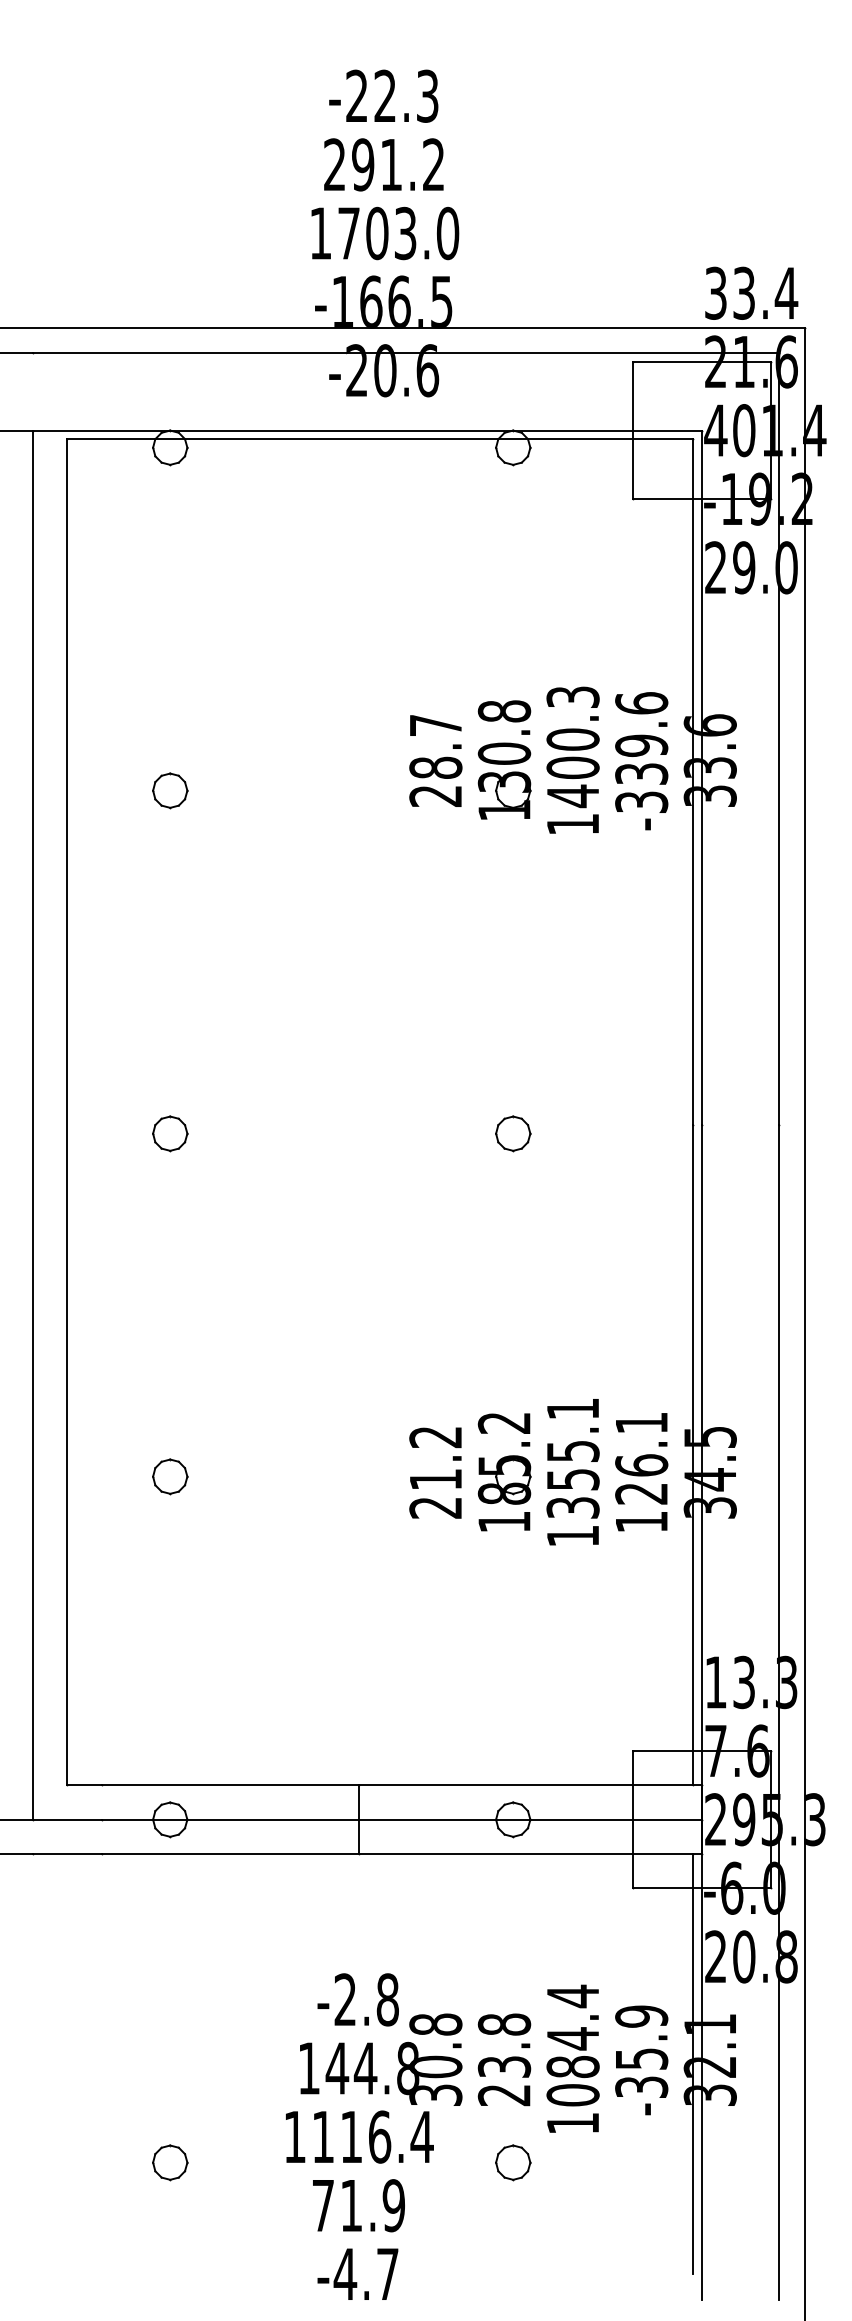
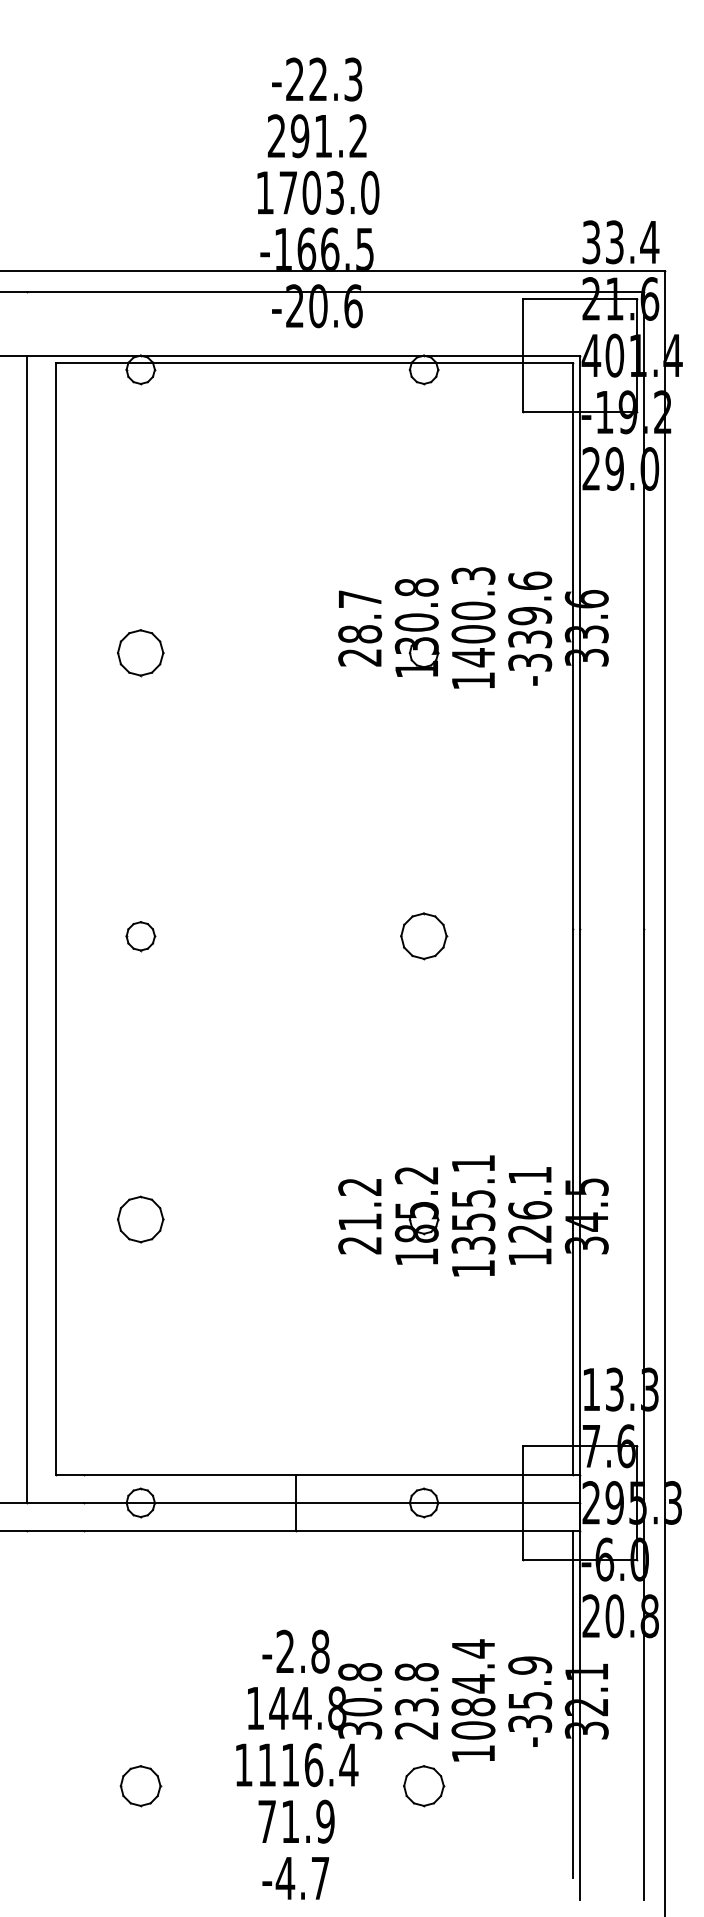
part: (170, 790) -> (140, 652), size x1.6
part: (513, 1133) -> (424, 936), size x1.6
part: (170, 1476) -> (140, 1219), size x1.6
part: (170, 2162) -> (140, 1786), size x1.4
part: (513, 2162) -> (424, 1786), size x1.4

